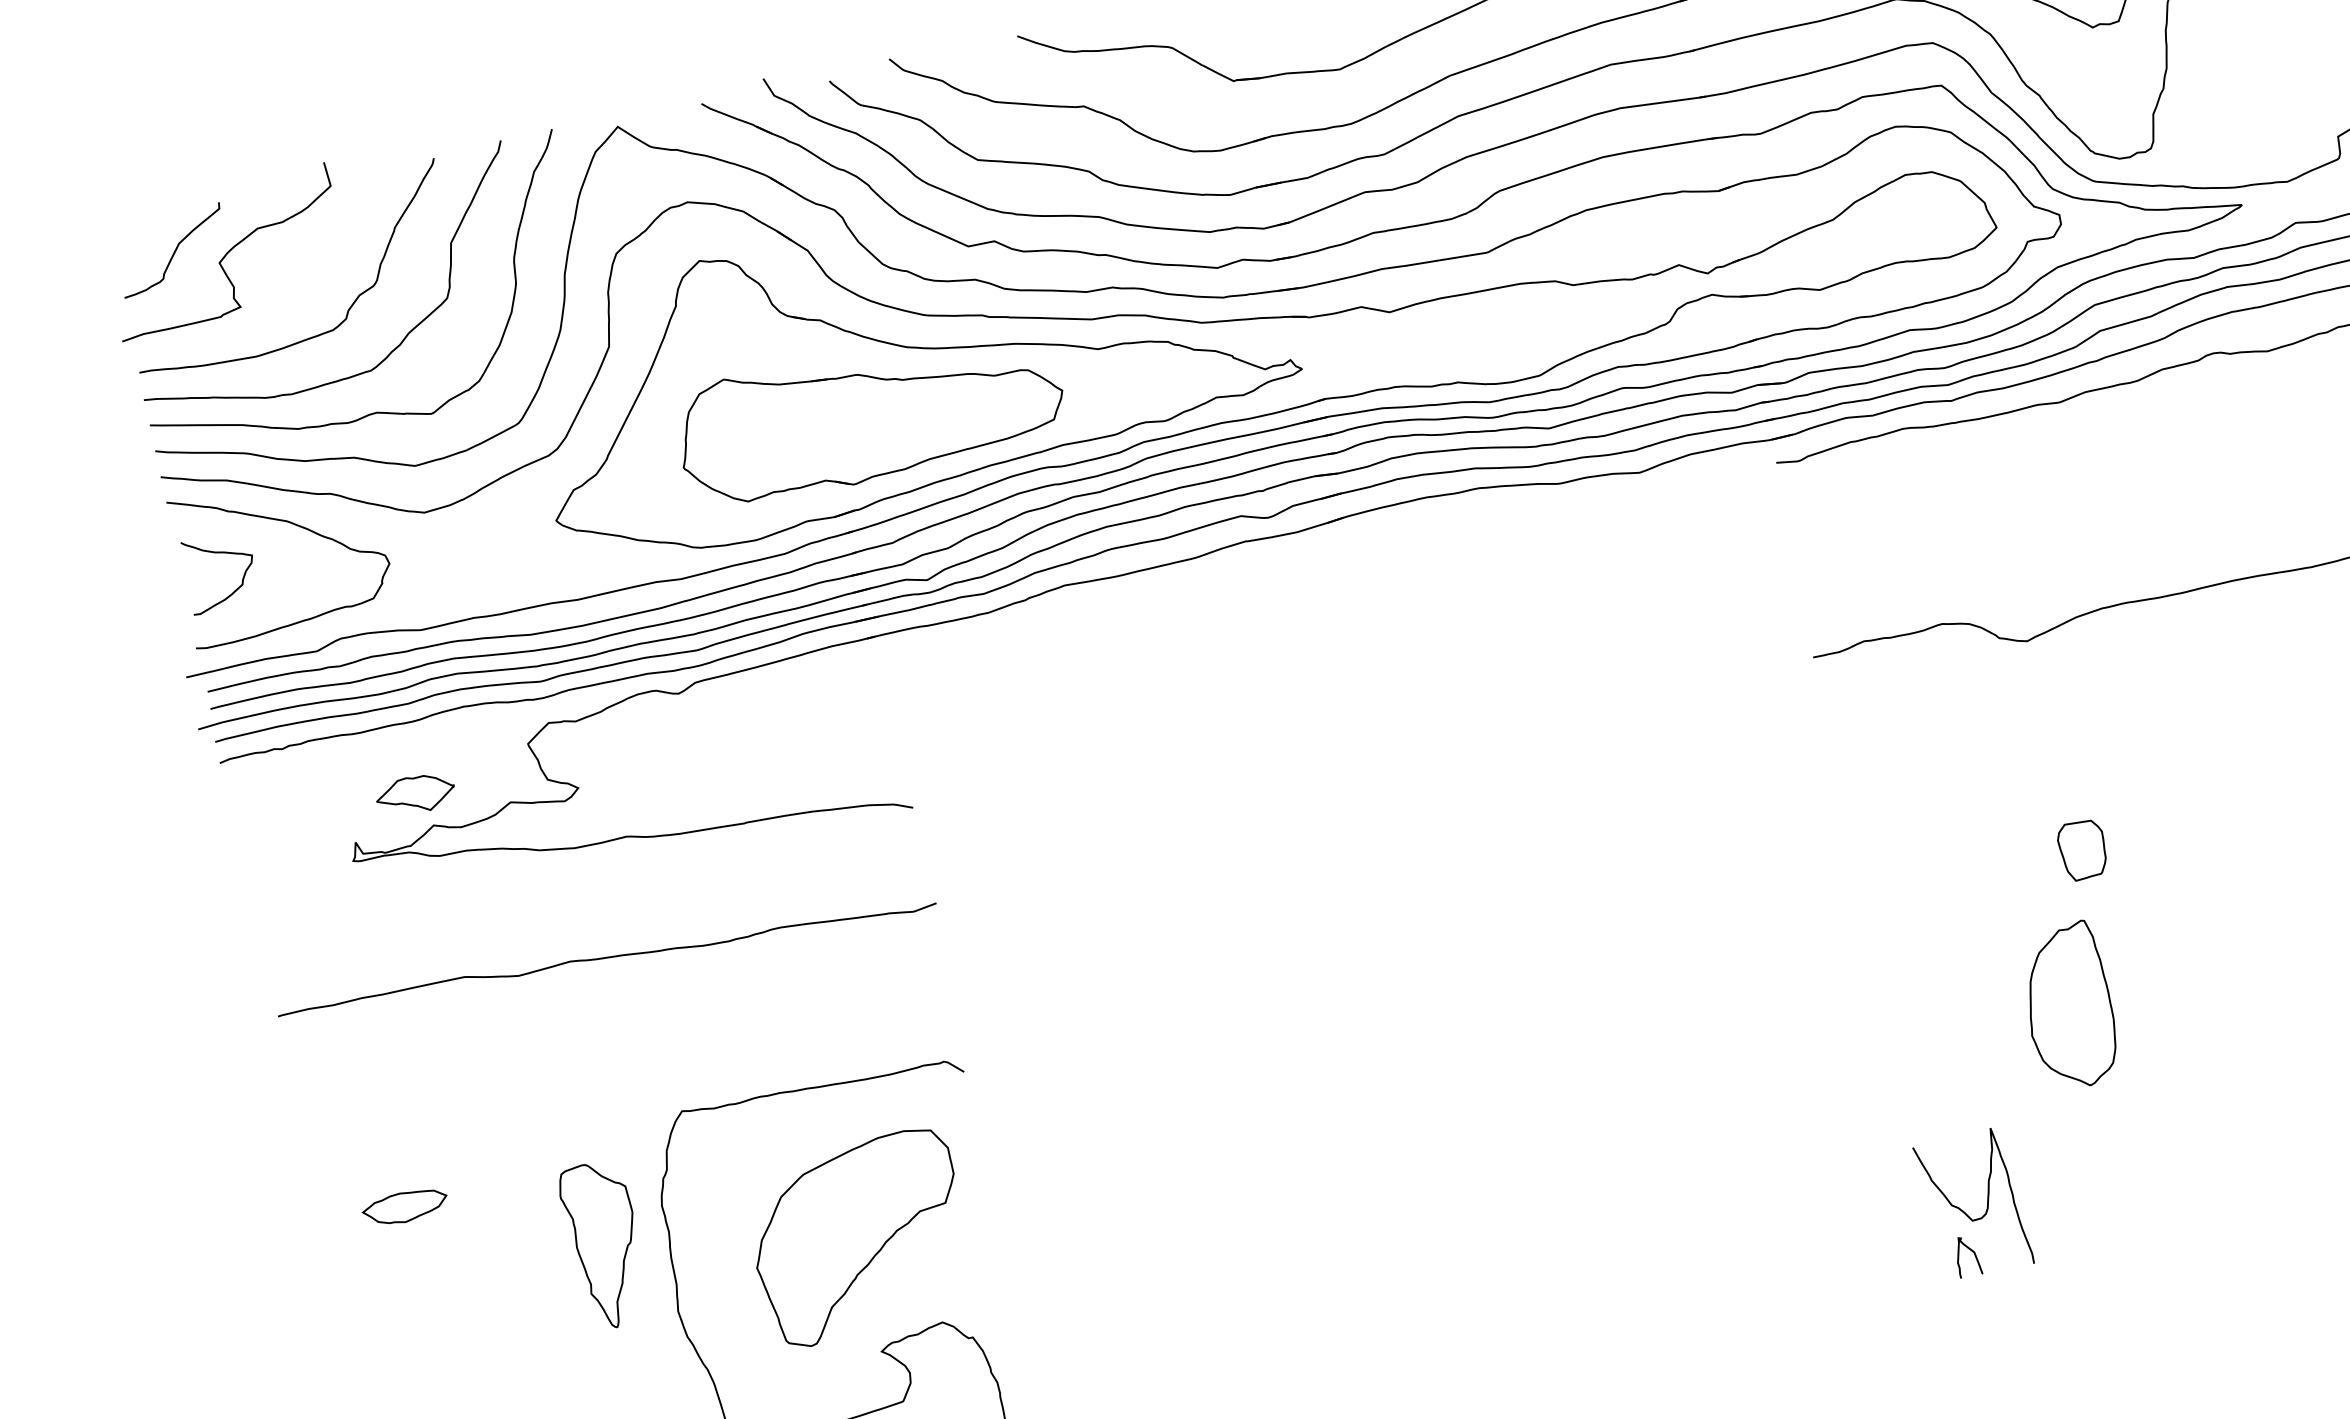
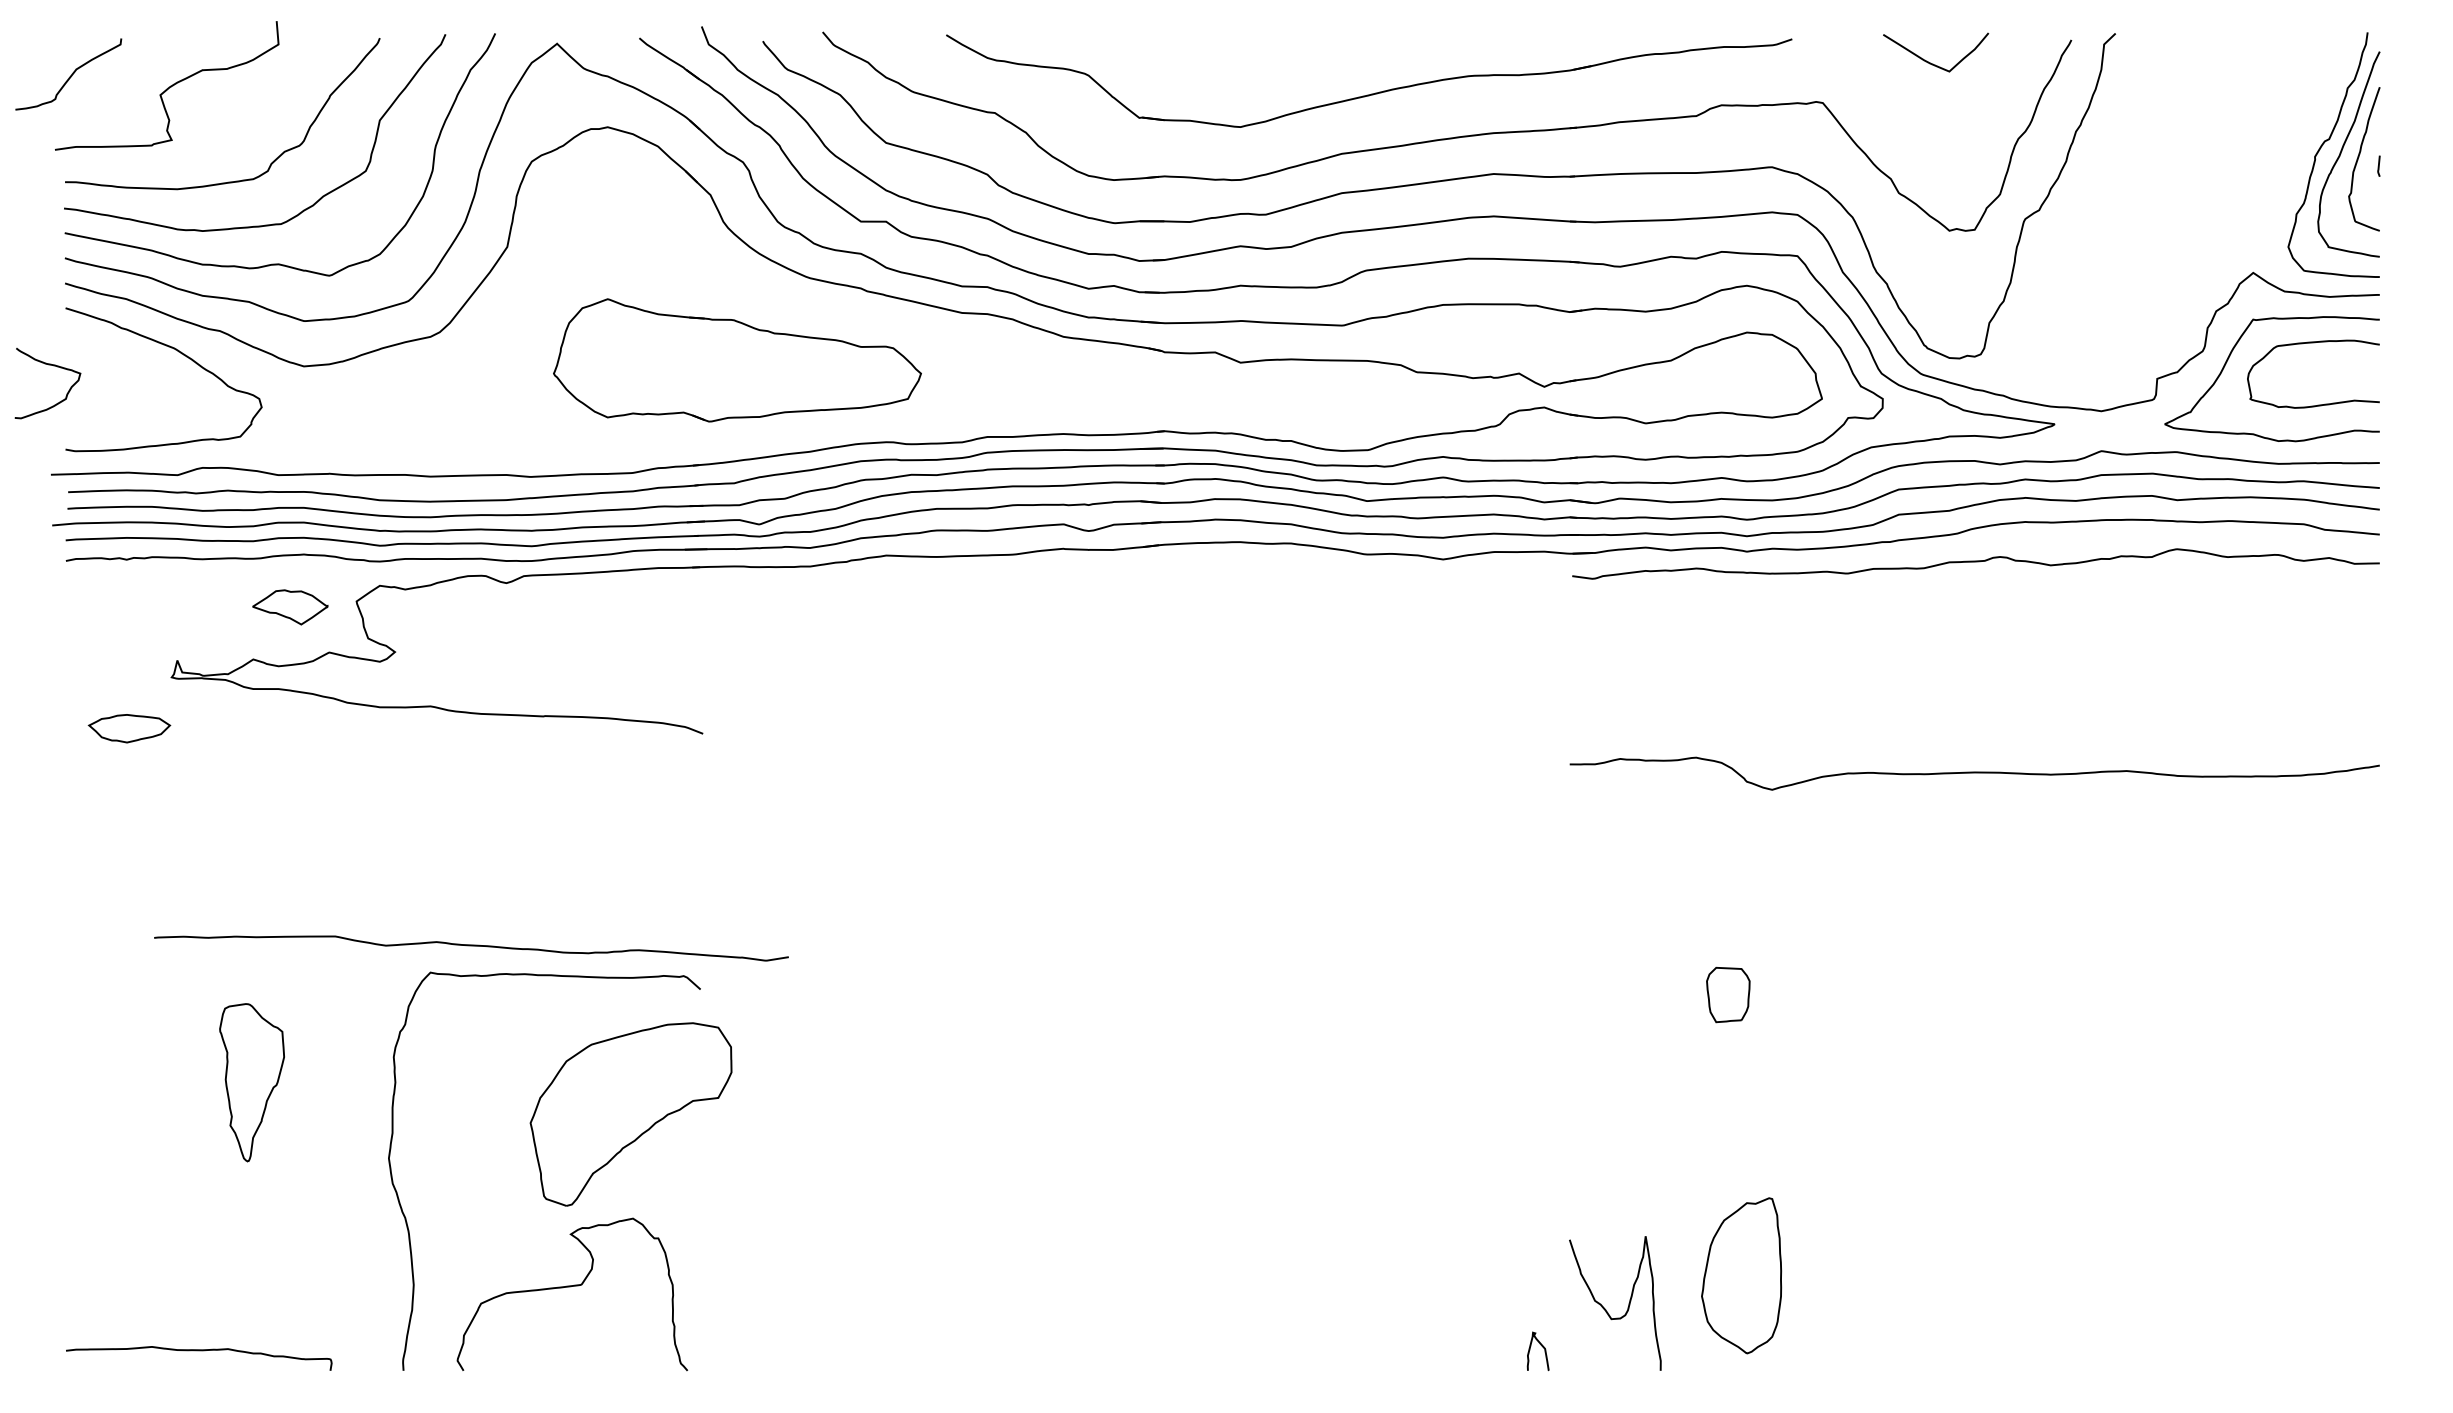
curve: (174, 251) -> (70, 75), moved
part: (912, 363) -> (786, 319), removed
curve: (217, 553) -> (48, 365), moved
part: (415, 794) -> (290, 607), moved
part: (2082, 849) -> (1728, 994), moved
curve: (607, 958) -> (471, 946), moved
part: (2068, 1006) -> (1741, 1275), moved
part: (405, 1207) -> (129, 728), moved
part: (858, 1238) -> (630, 1114), moved
part: (604, 1245) -> (251, 1082), moved
curve: (1970, 1250) -> (1541, 1346), moved

